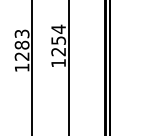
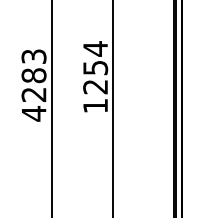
text: (22, 67) -> (34, 113), 1283 -> 4283

